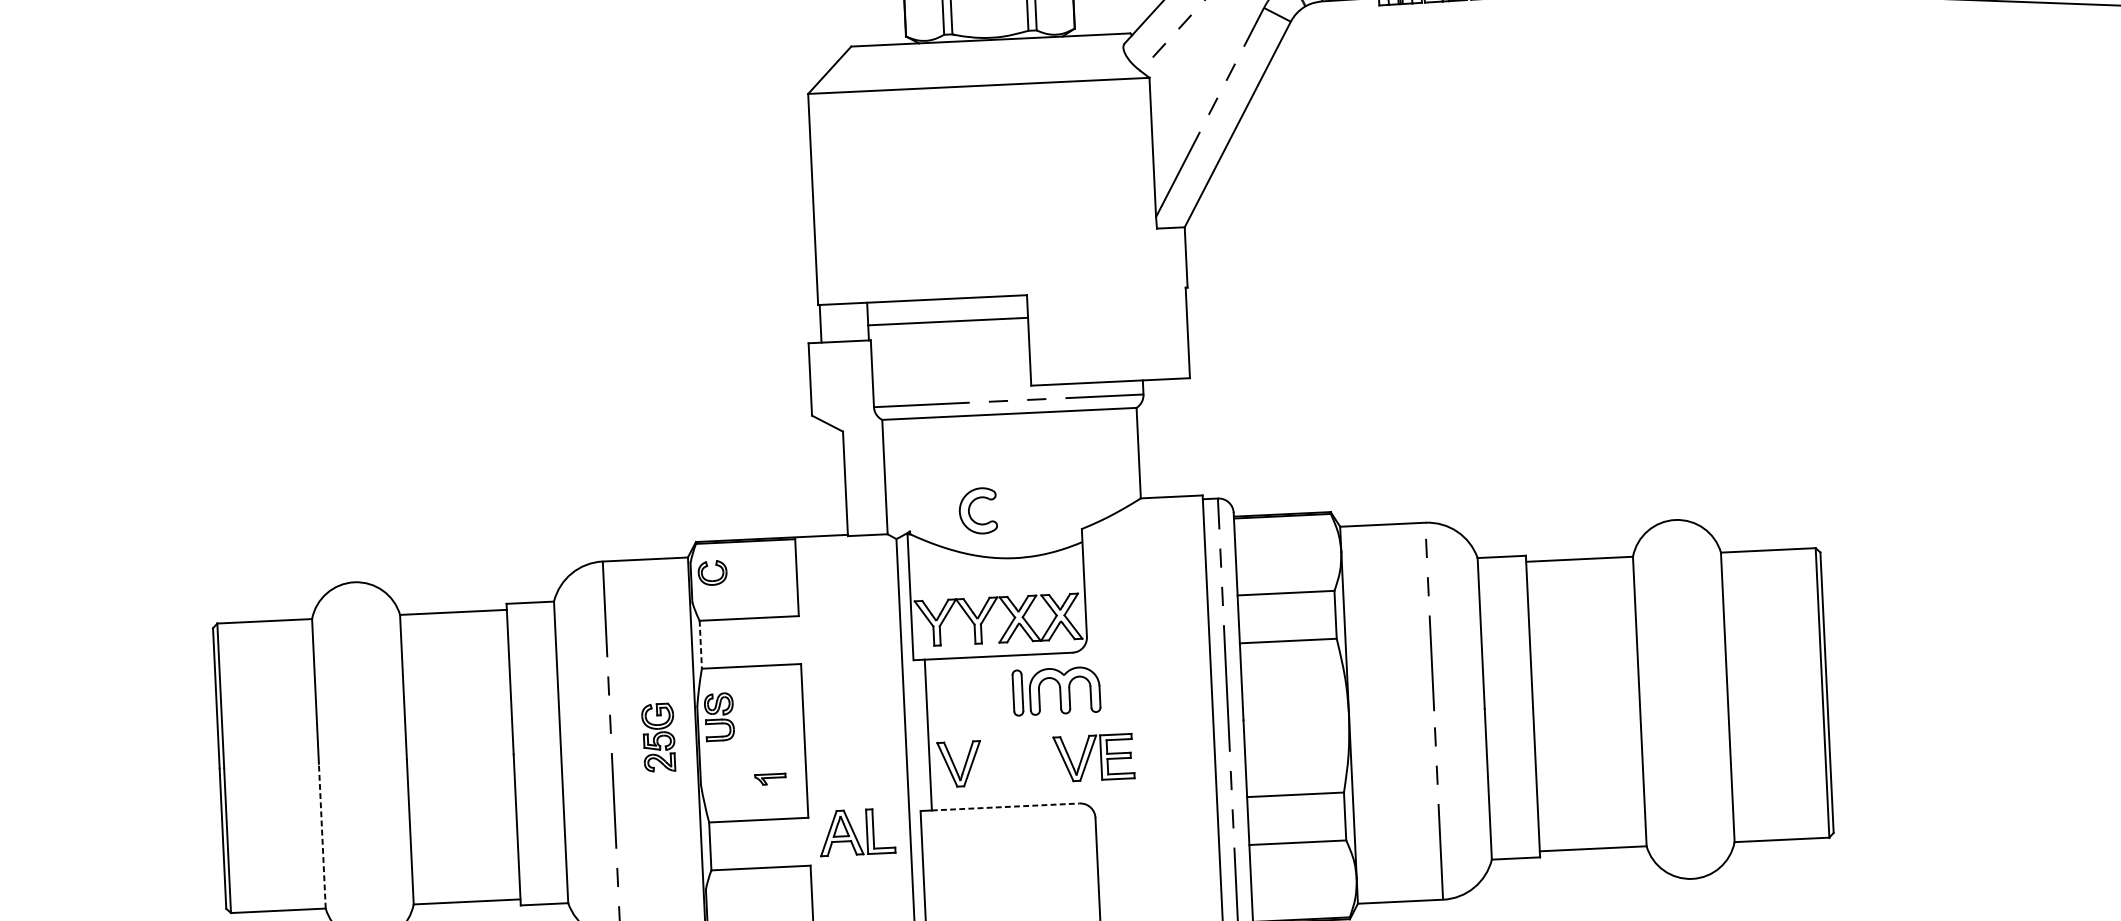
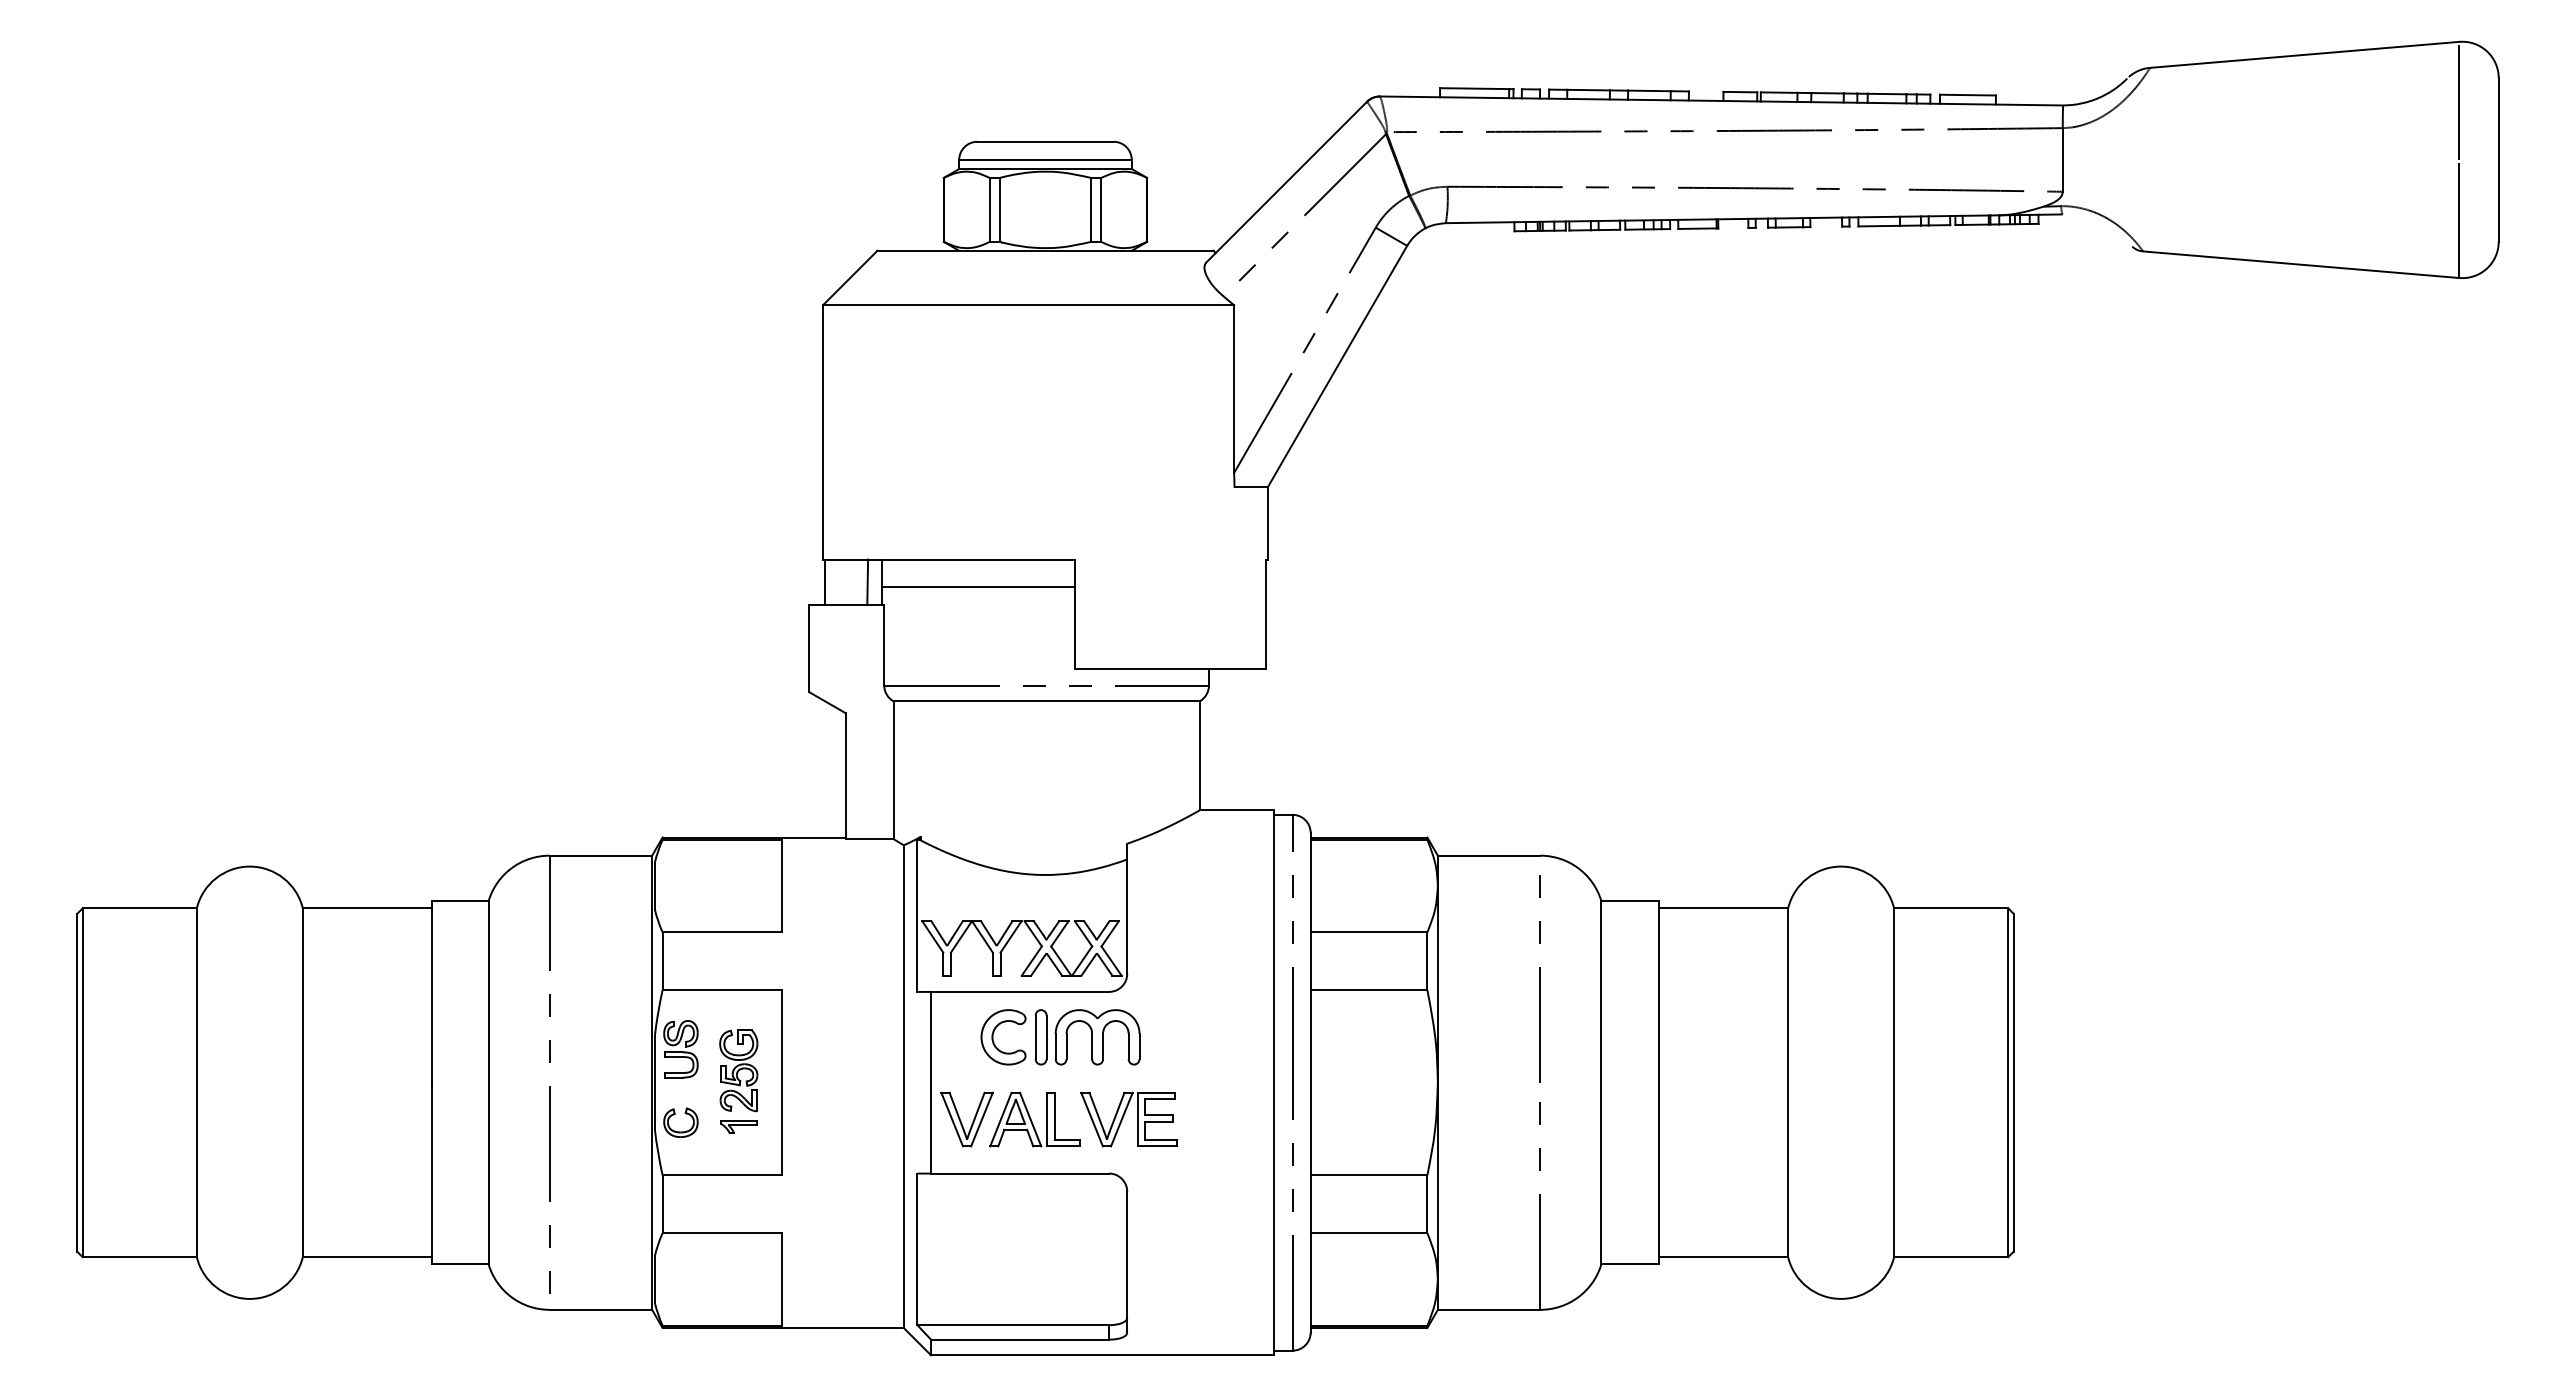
line: (856, 322) -> (867, 582), added
part: (969, 511) -> (993, 1037), moved
part: (712, 580) -> (680, 1131), moved
line: (700, 644) -> (662, 961), dashed -> solid
part: (658, 737) -> (738, 1070), moved
line: (1006, 806) -> (1020, 1173), dashed -> solid
part: (856, 832) -> (1034, 1119), moved
line: (322, 835) -> (196, 1169), dashed -> solid

